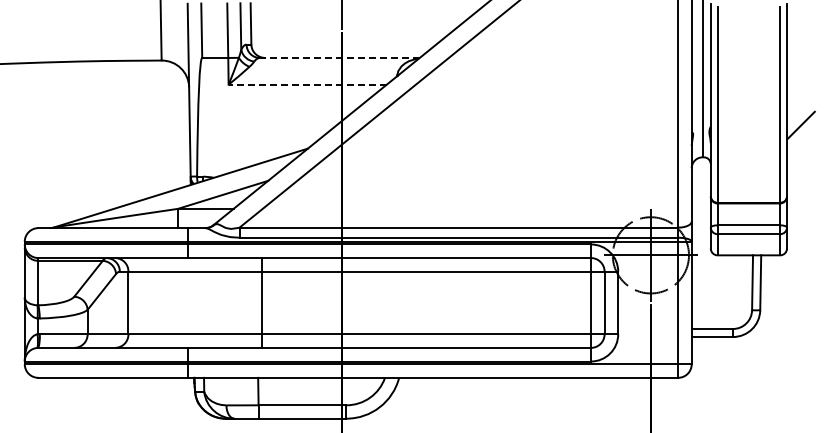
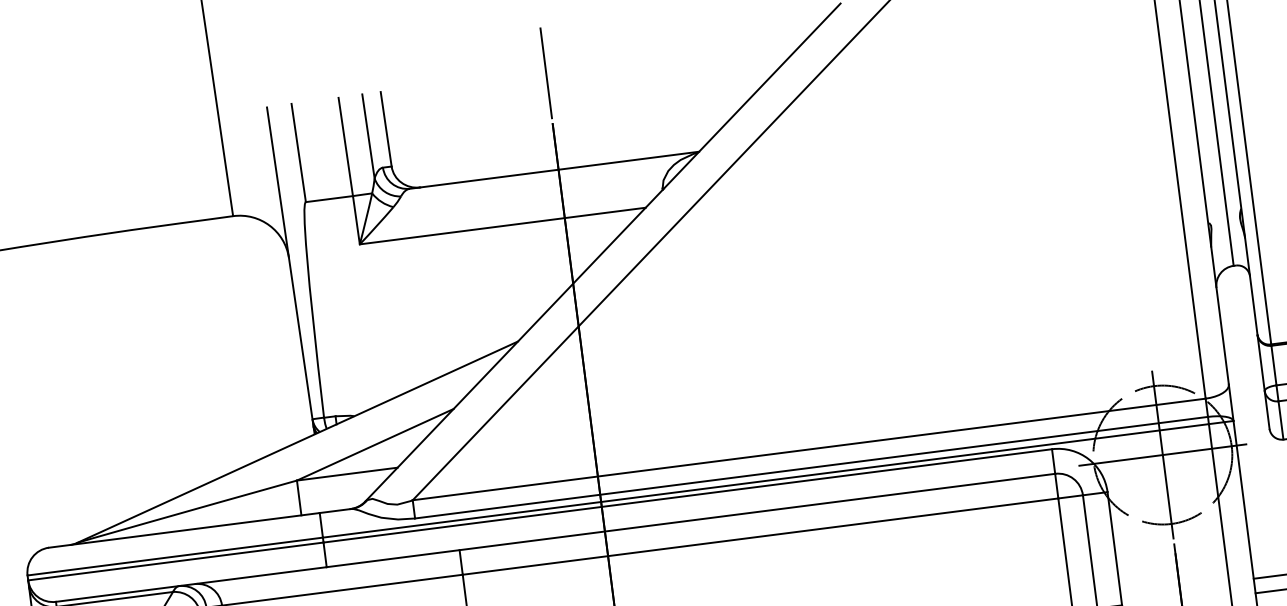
line: (342, 57) -> (559, 168), dashed -> solid
line: (307, 84) -> (502, 225), dashed -> solid

